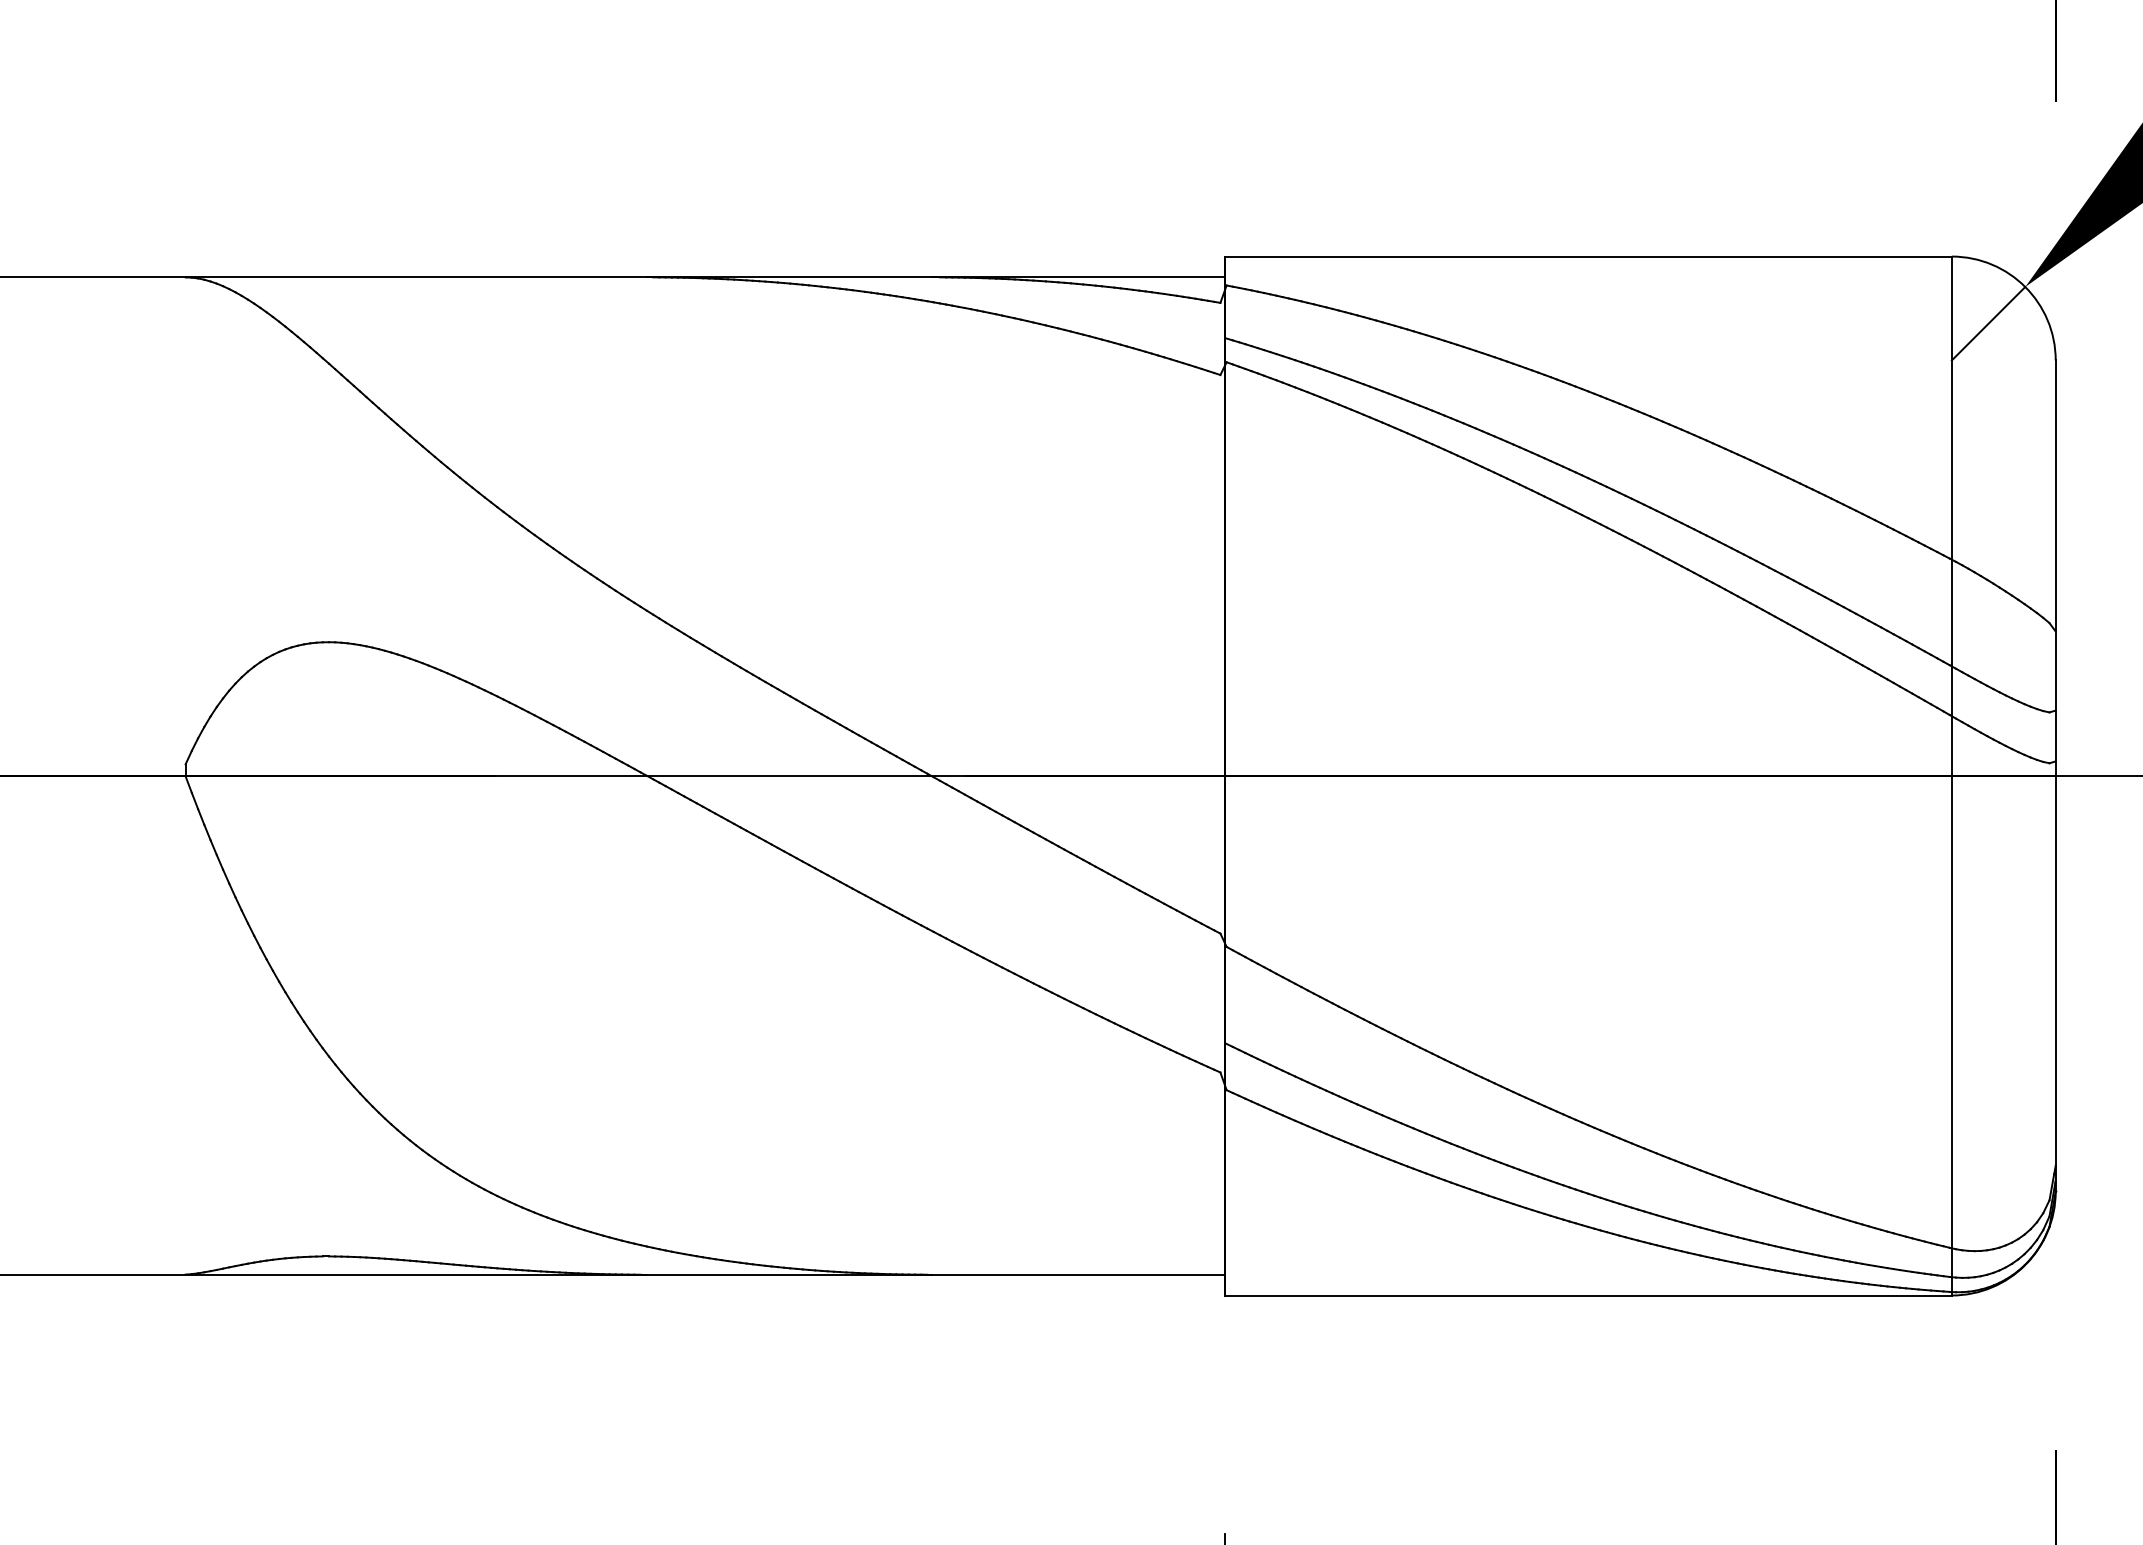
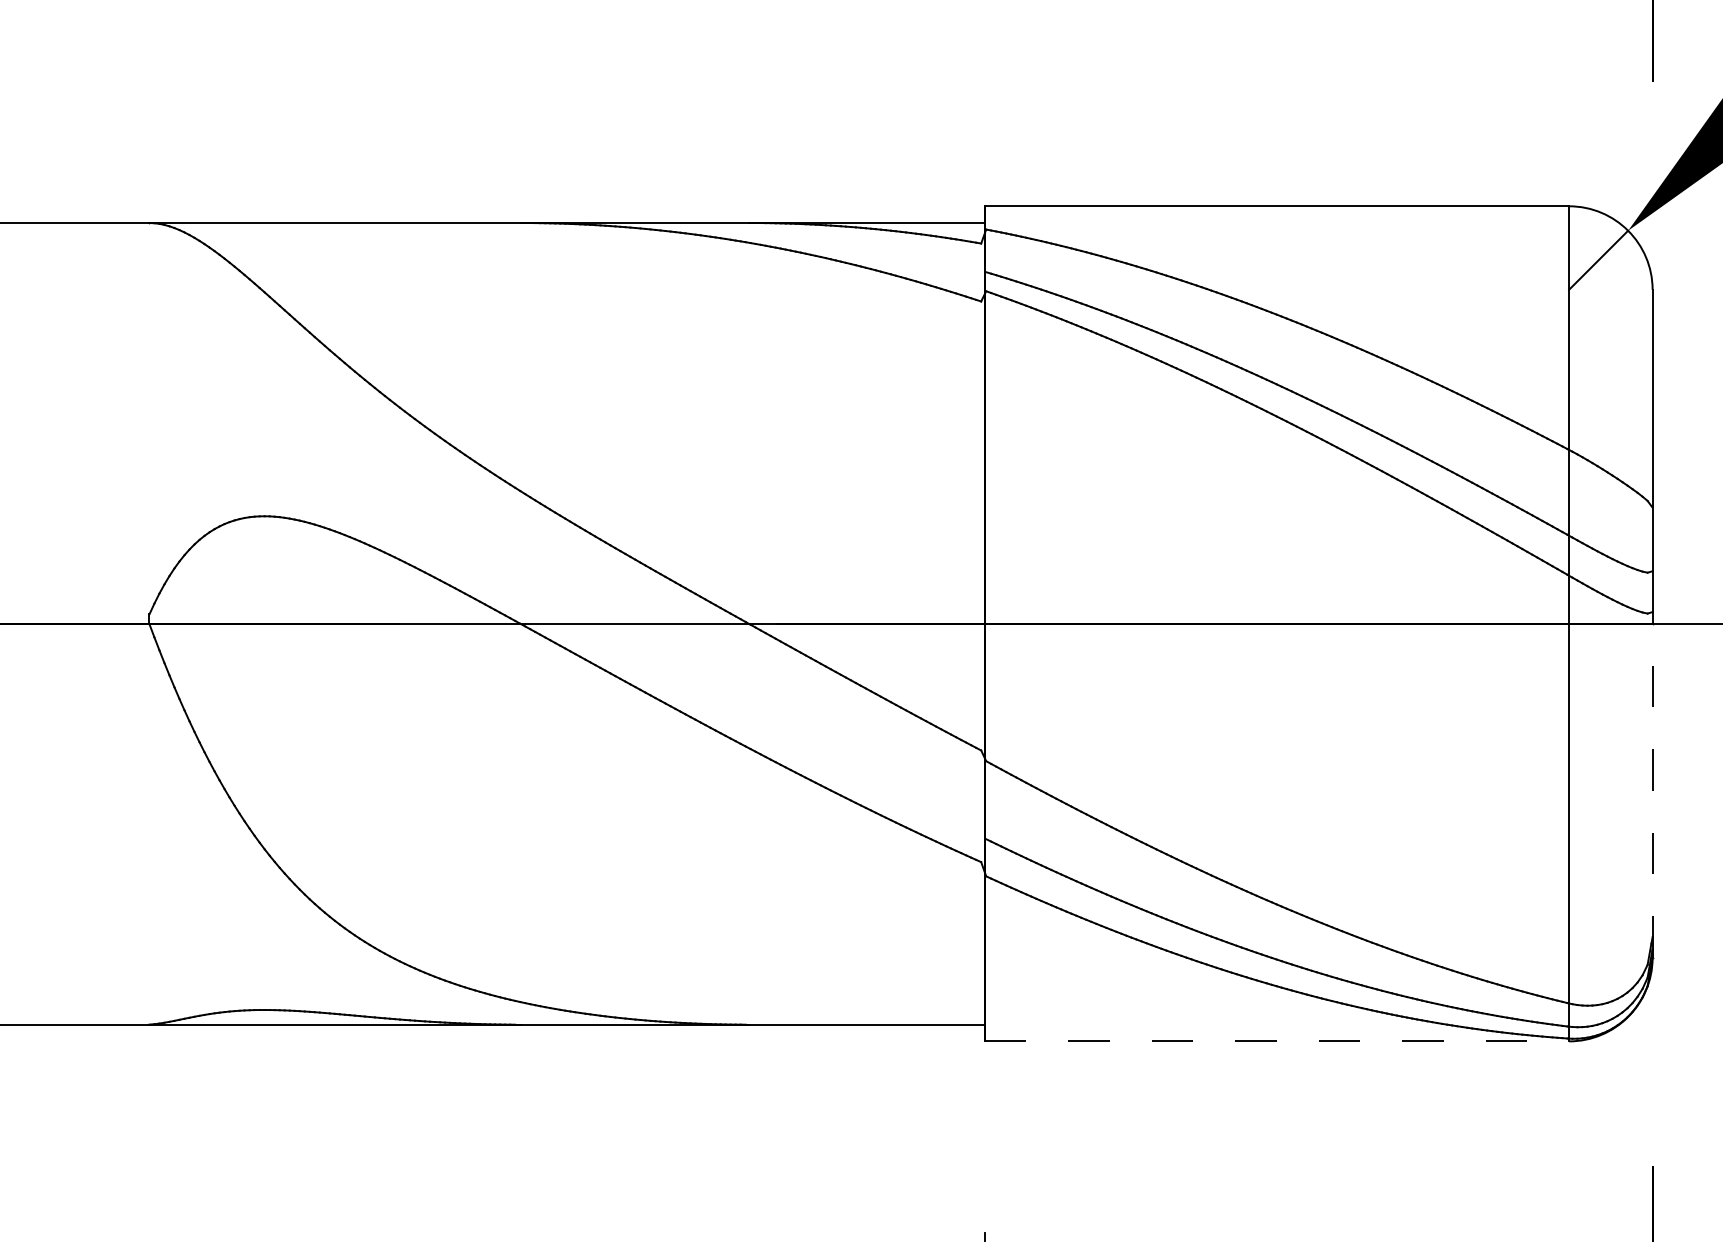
line: (2055, 983) -> (1652, 790), solid -> dashed
line: (1588, 1295) -> (1277, 1041), solid -> dashed

